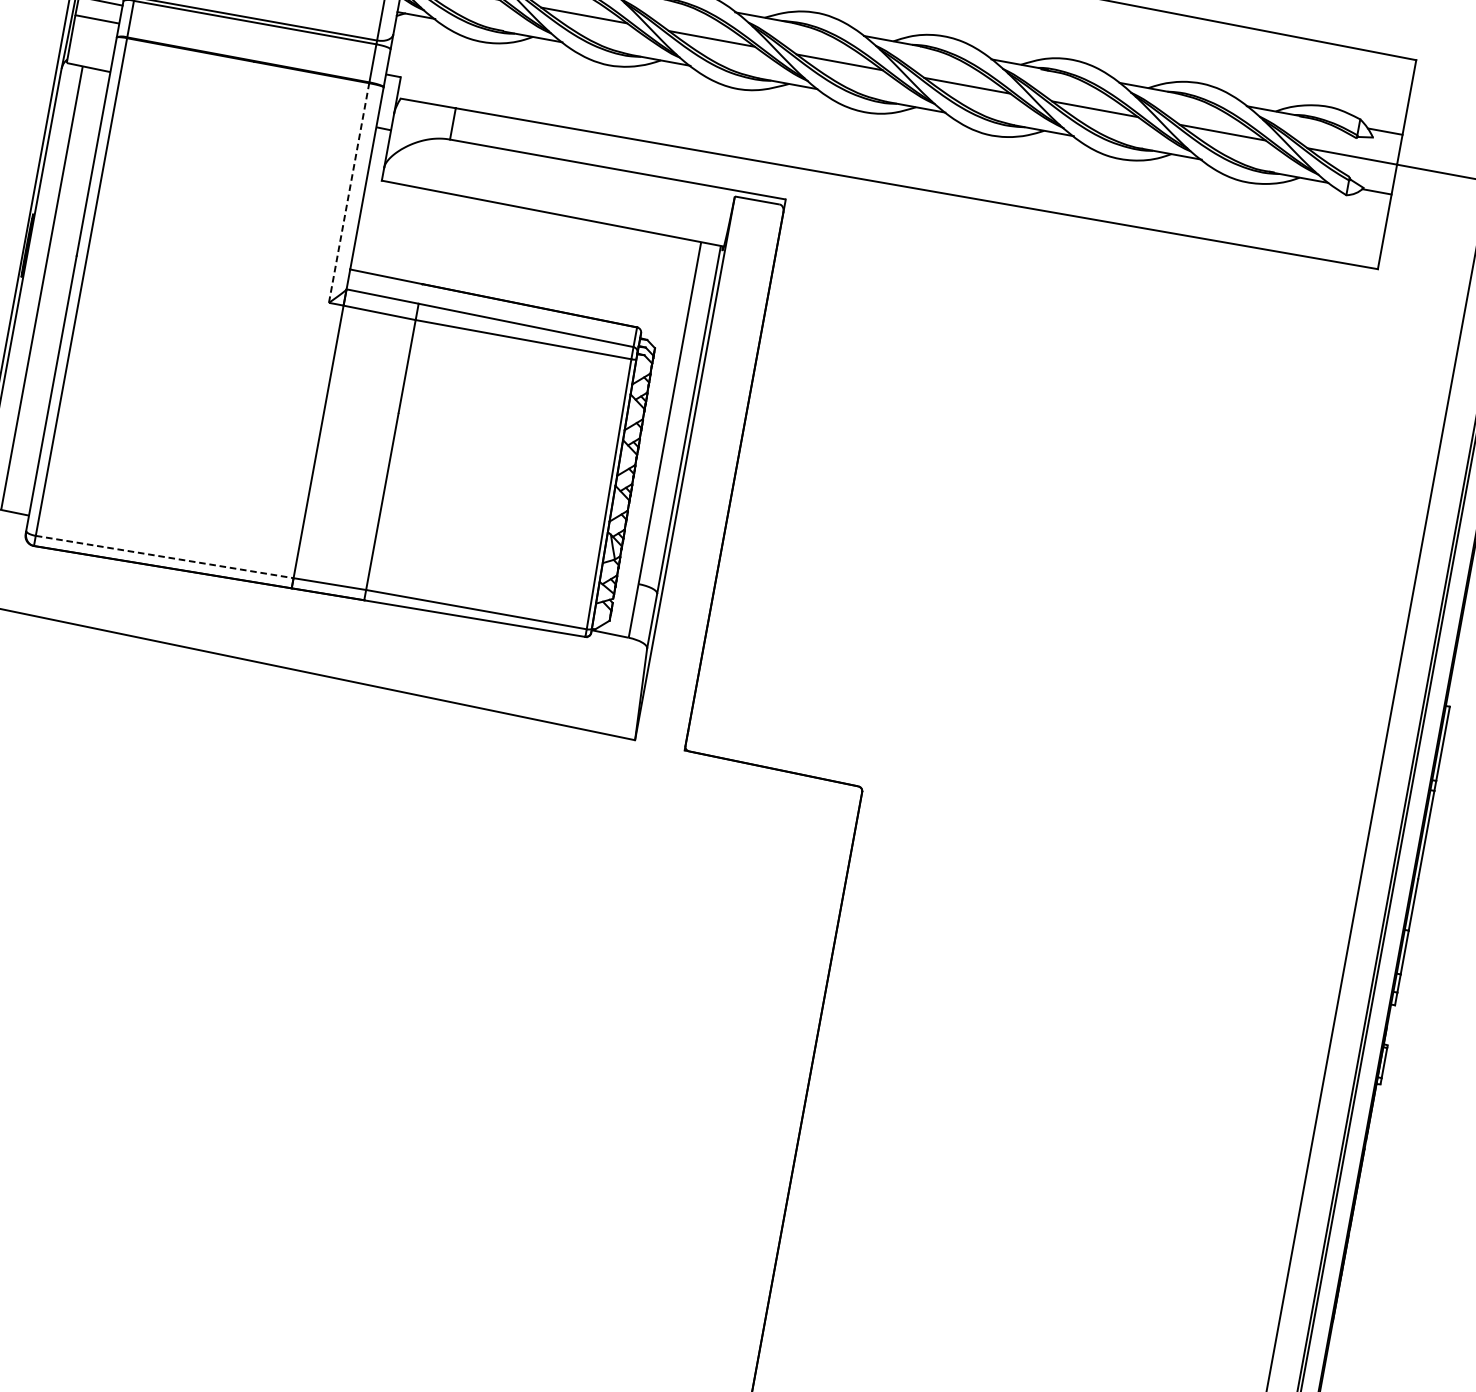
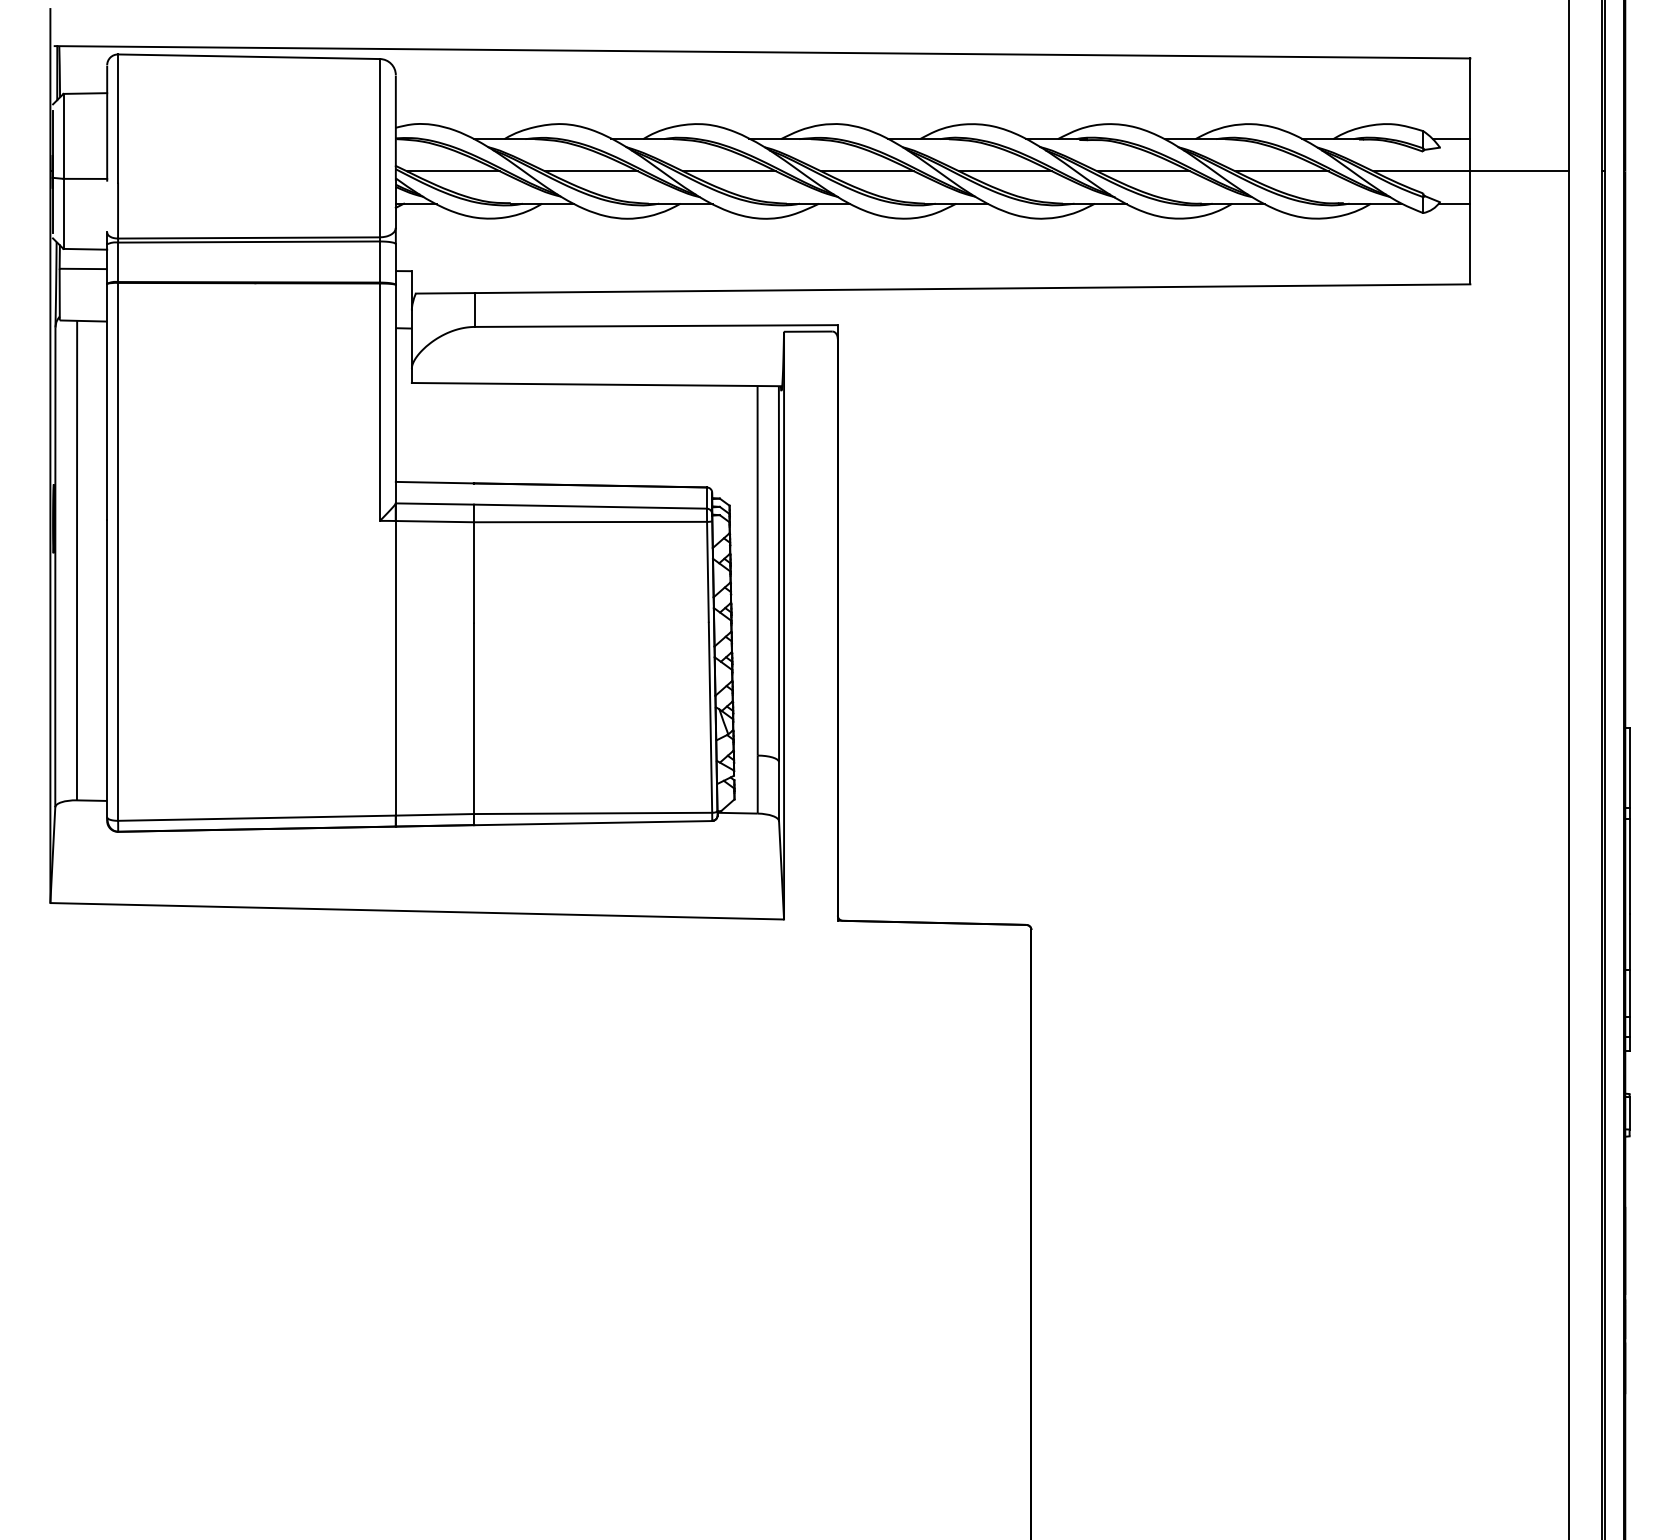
line: (348, 193) -> (379, 402), dashed -> solid
line: (164, 557) -> (256, 818), dashed -> solid

